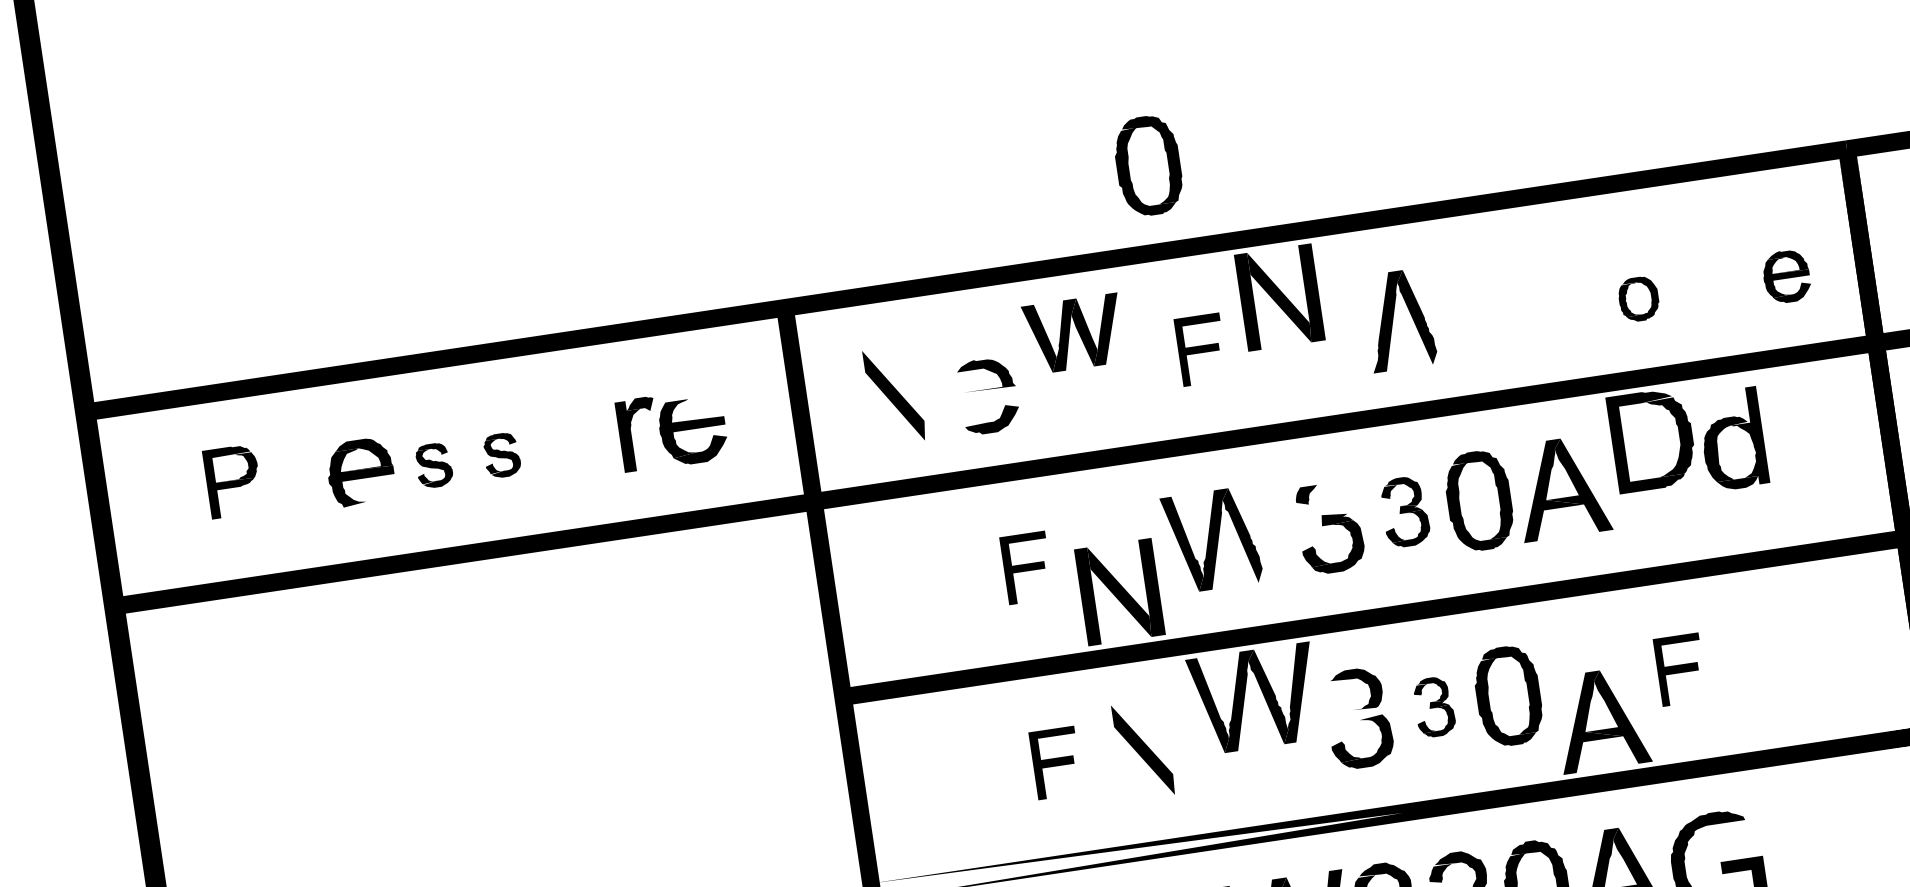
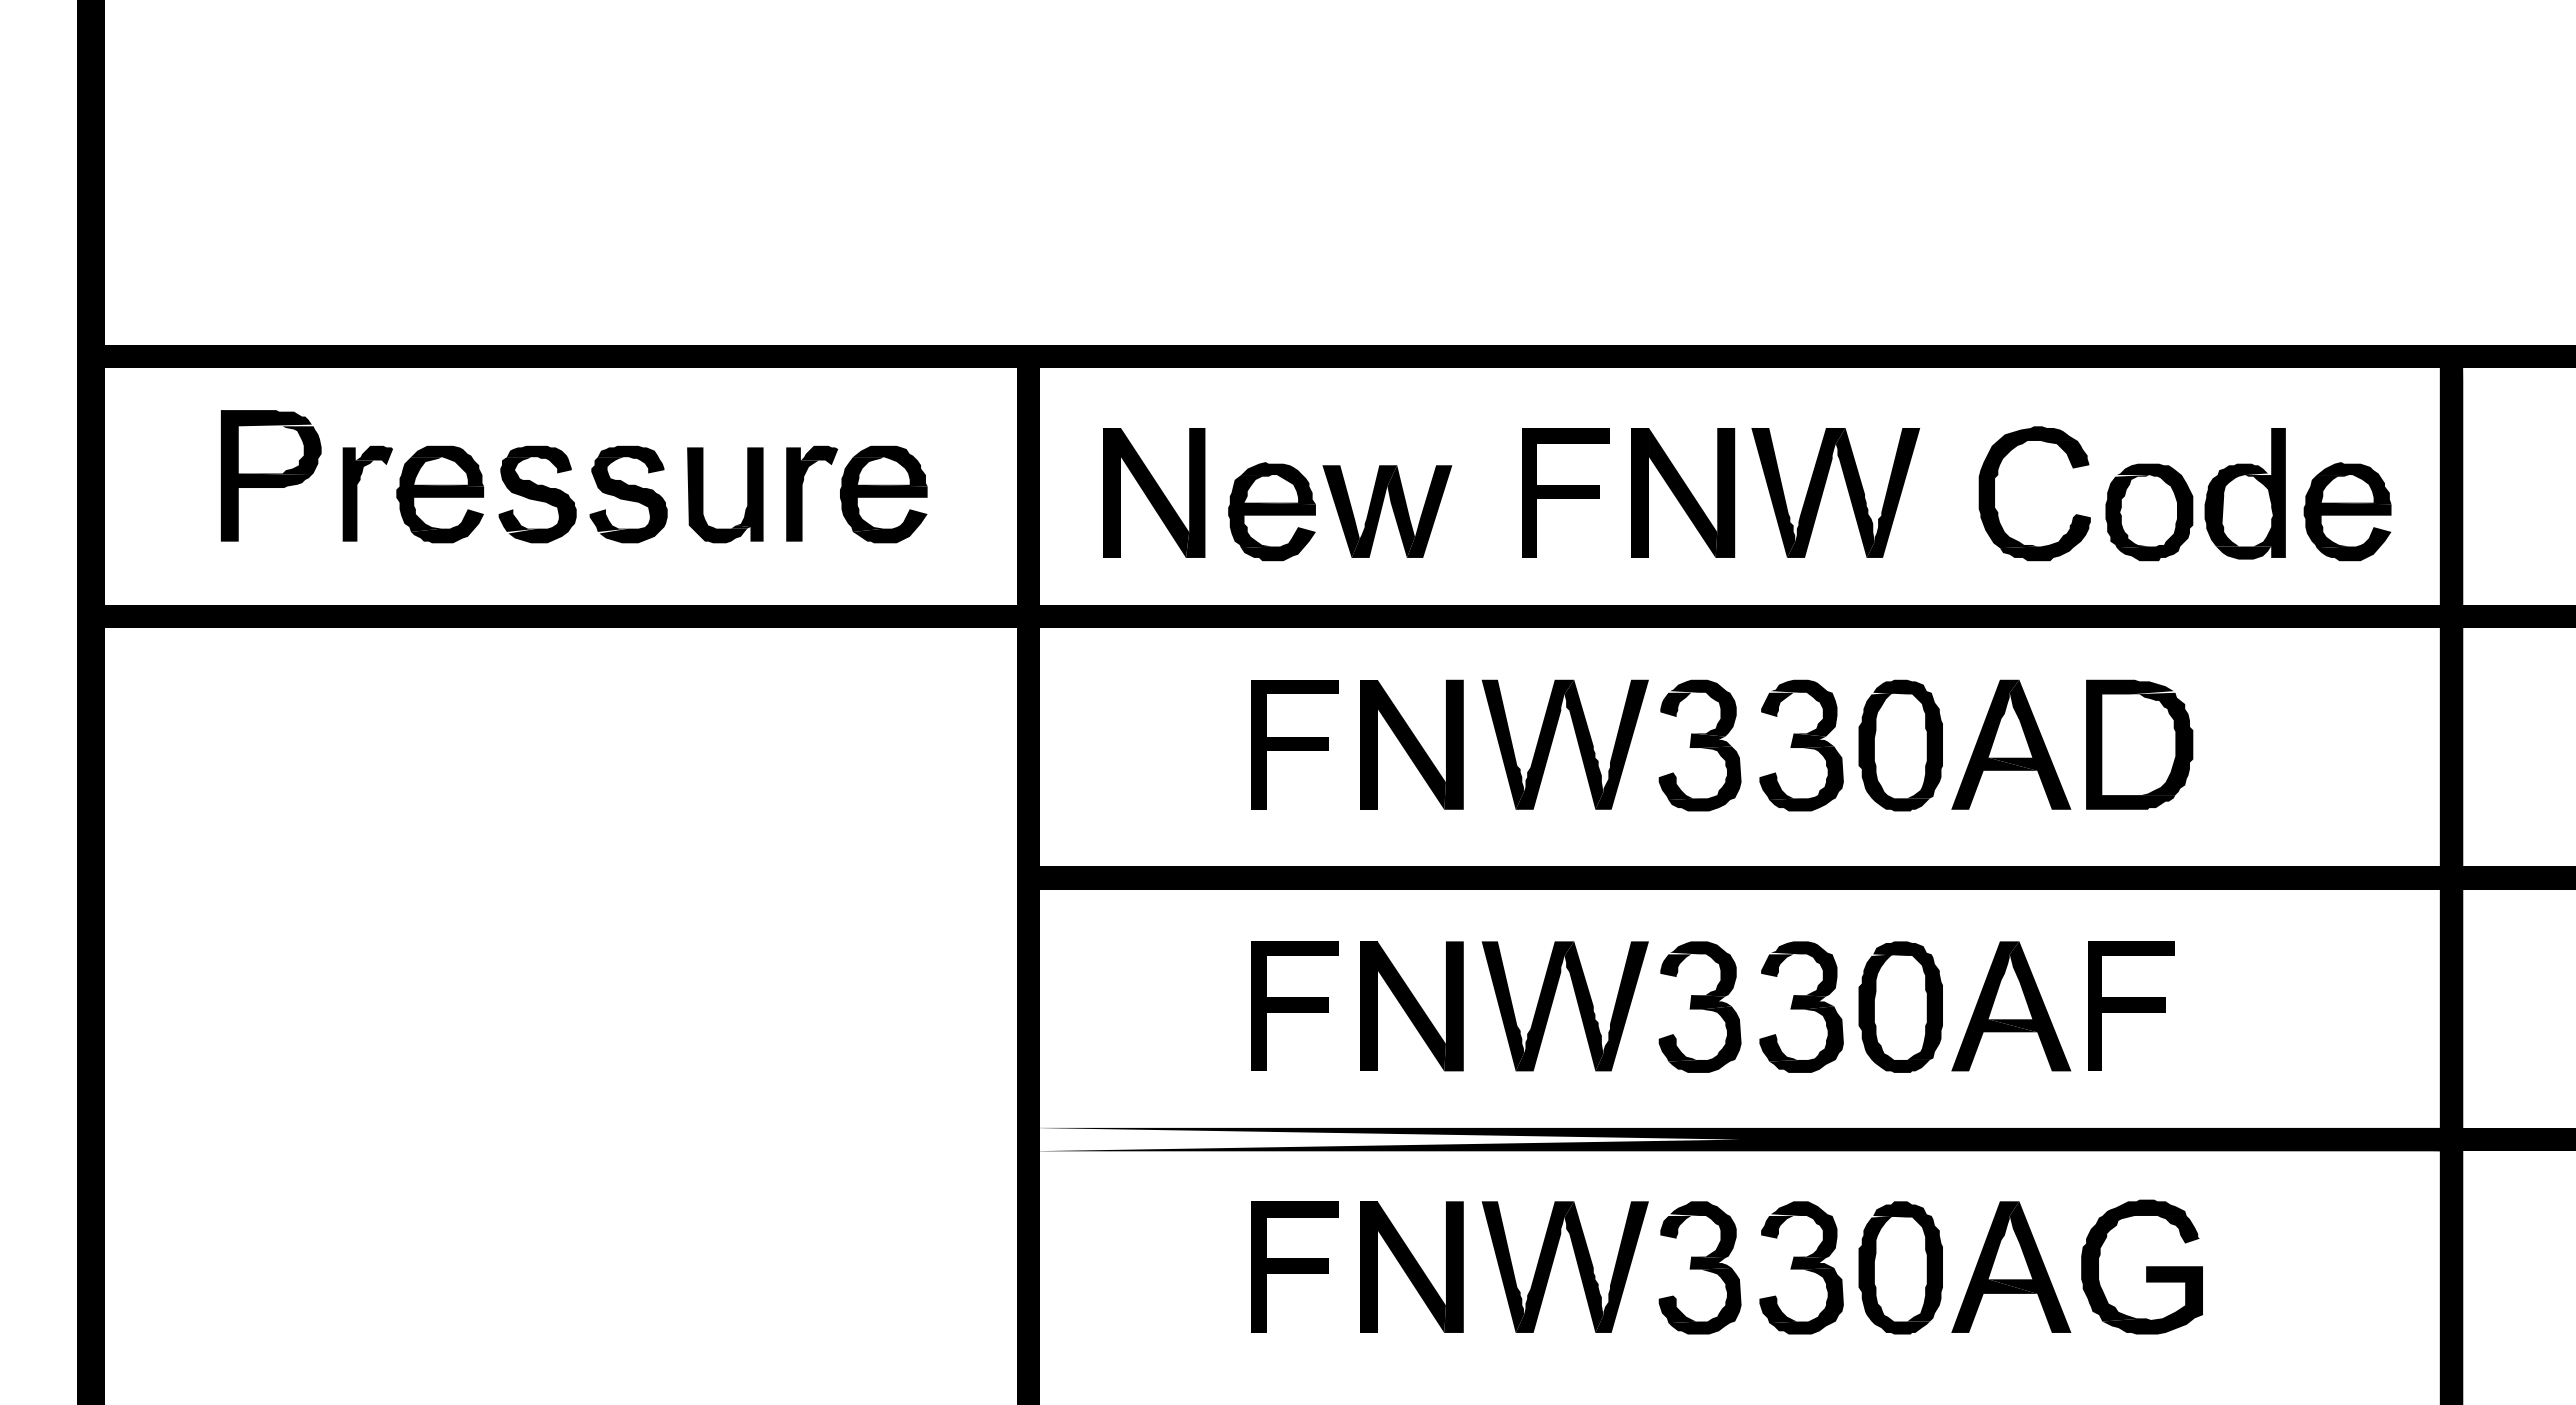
part: (1148, 165) -> (1532, 241), removed
part: (1786, 276) -> (2347, 511), size x1.43
part: (1280, 297) -> (1683, 492), moved
part: (1638, 299) -> (2149, 512), size x1.67
part: (1521, 302) -> (1994, 493), added
fill: (1445, 312) -> (1893, 492), added
fill: (1356, 326) -> (1773, 492), added
part: (1074, 334) -> (1387, 511), moved
part: (1200, 349) -> (1565, 492), size x1.43
fill: (924, 390) -> (1195, 492), added
fill: (983, 396) -> (1271, 511), added
fill: (862, 400) -> (1111, 492), added
fill: (693, 404) -> (889, 465), added
part: (1652, 439) -> (2139, 744), moved
part: (1732, 439) -> (2244, 493), moved
part: (558, 447) -> (703, 495), added
part: (501, 455) -> (628, 494), size x1.67
part: (434, 465) -> (537, 494), size x1.67
part: (232, 481) -> (270, 475), size x1.43
part: (299, 484) -> (357, 493), added
fill: (1327, 494) -> (1703, 707), added
fill: (370, 499) -> (447, 526), added
part: (1405, 511) -> (1801, 745), size x1.43
fill: (1271, 531) -> (1622, 744), added
part: (1026, 567) -> (1294, 744), size x1.43
part: (1119, 591) -> (1411, 744), moved
part: (1680, 669) -> (2131, 1005), size x1.43
fill: (1338, 689) -> (1679, 965), added
part: (1244, 699) -> (1552, 1004), moved
part: (1434, 706) -> (1801, 1006), size x1.67
fill: (1366, 713) -> (1710, 1002), added
part: (1601, 719) -> (2011, 1006), moved
fill: (1174, 745) -> (1453, 1006), added
fill: (1111, 754) -> (1368, 1006), added
part: (1055, 762) -> (1294, 1005), size x1.43
fill: (1740, 831) -> (2178, 1229), added

